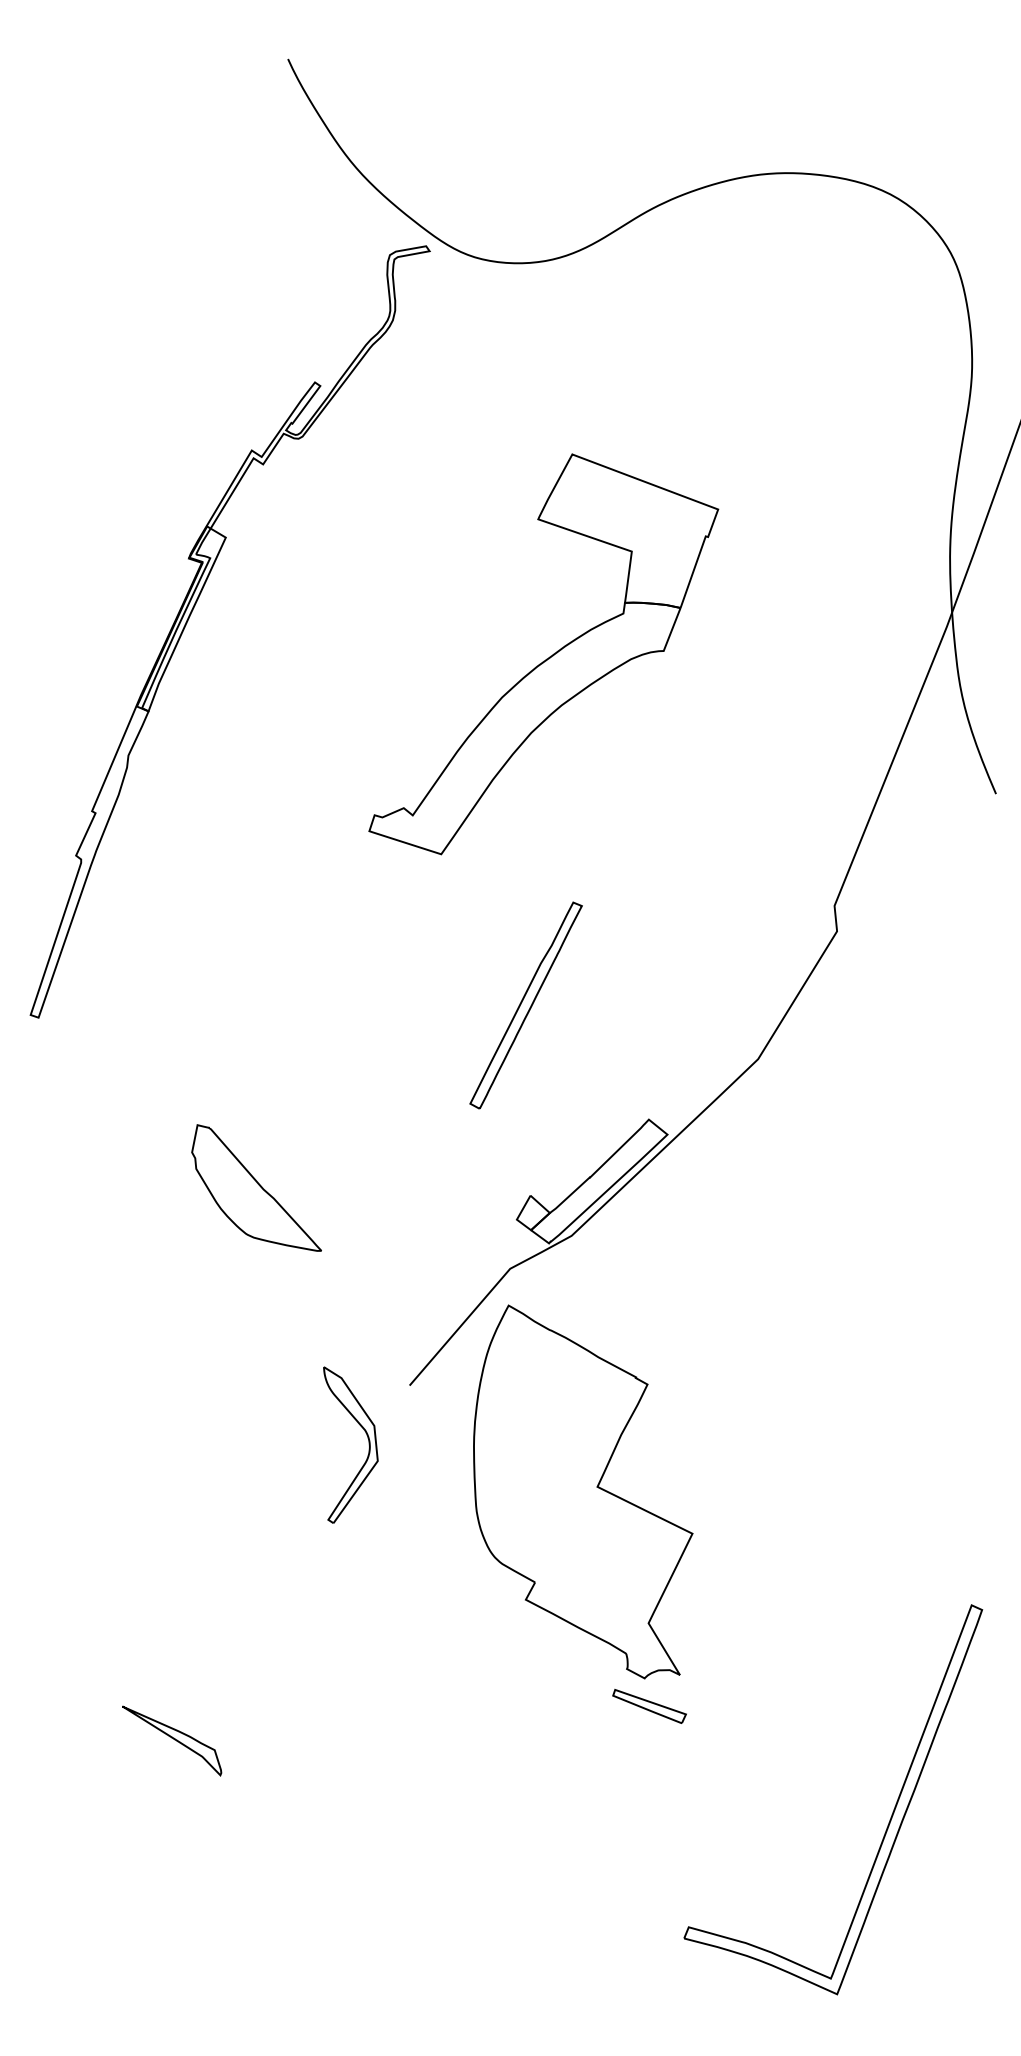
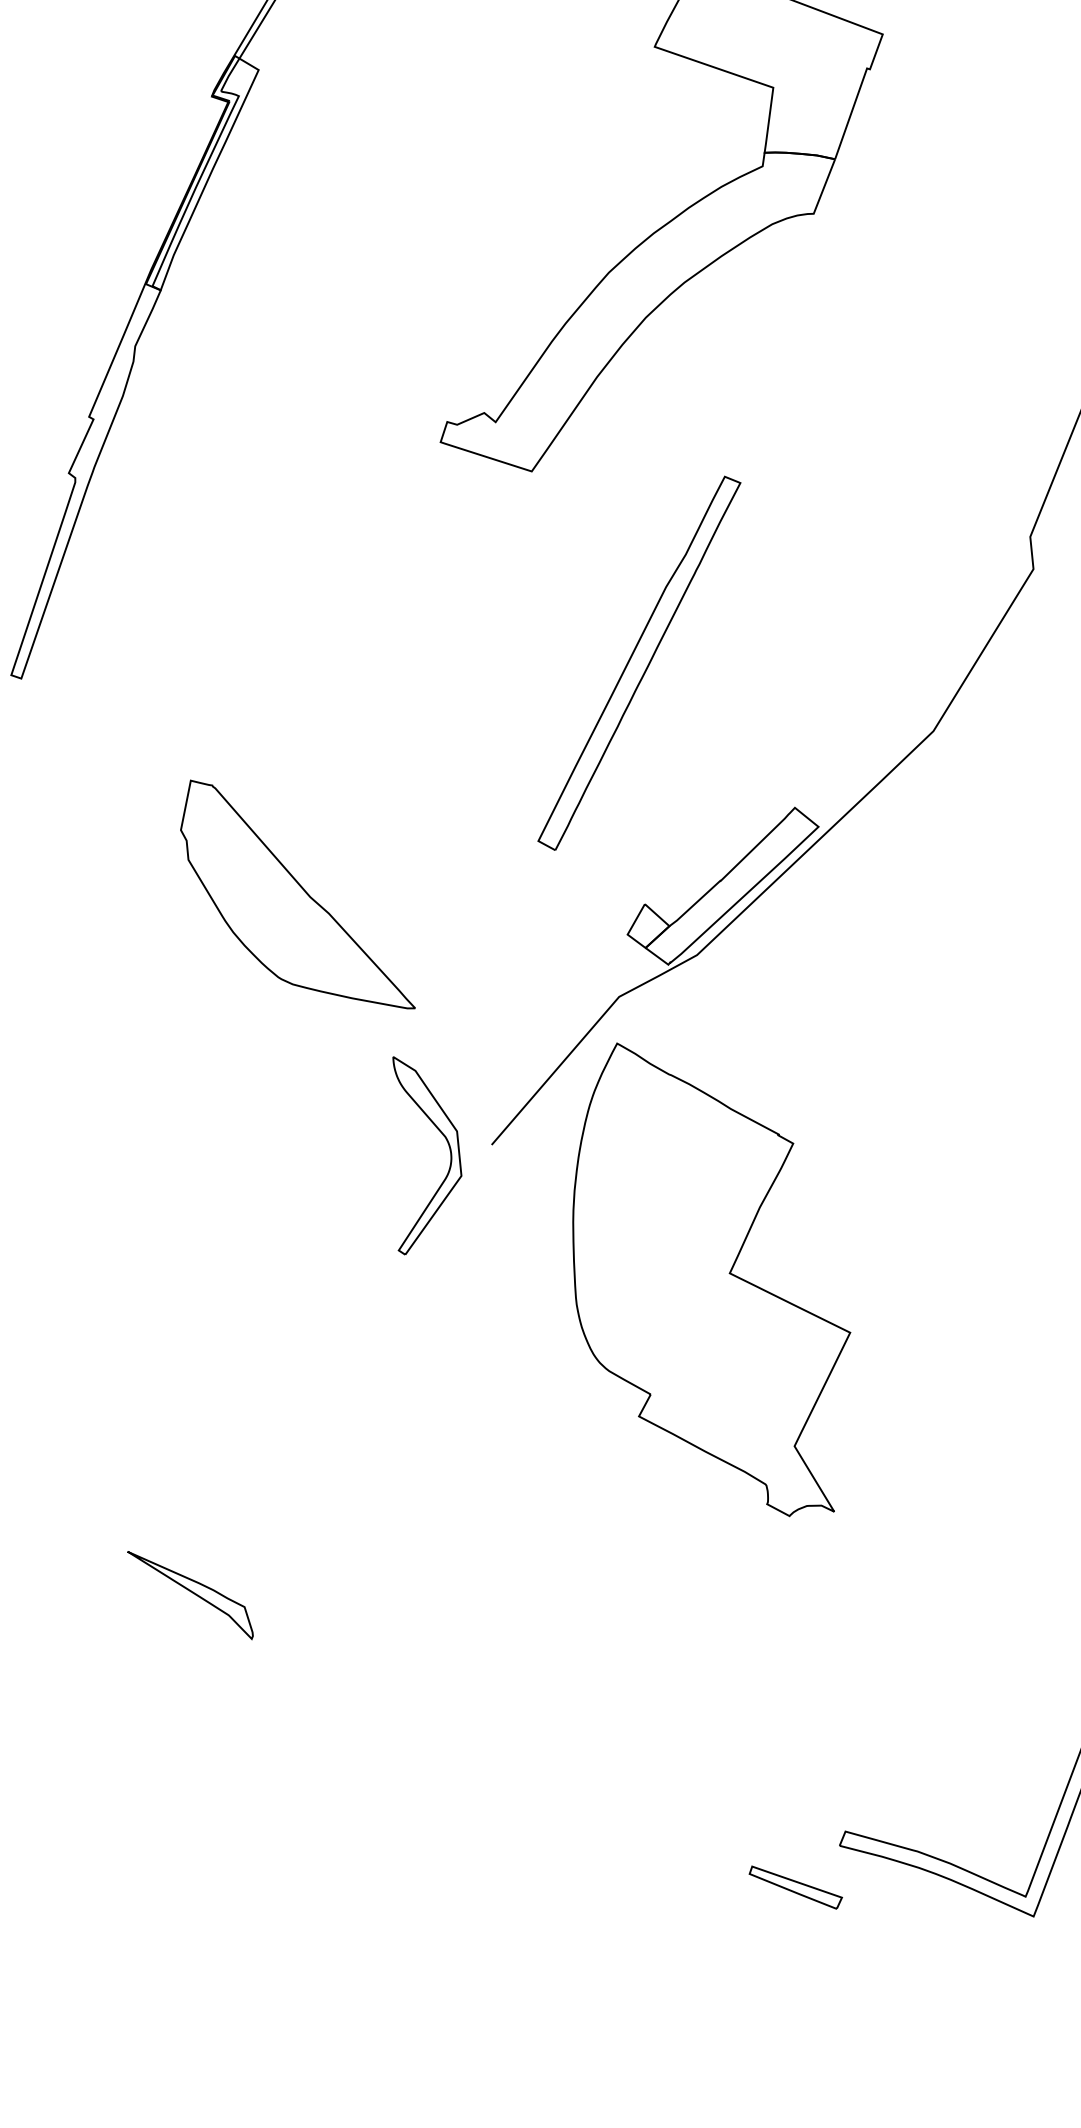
part: (525, 1005) -> (638, 663), size x1.43
part: (256, 1187) -> (297, 893), size x1.43
part: (368, 1444) -> (449, 1154), moved
part: (649, 1705) -> (795, 1886), moved

